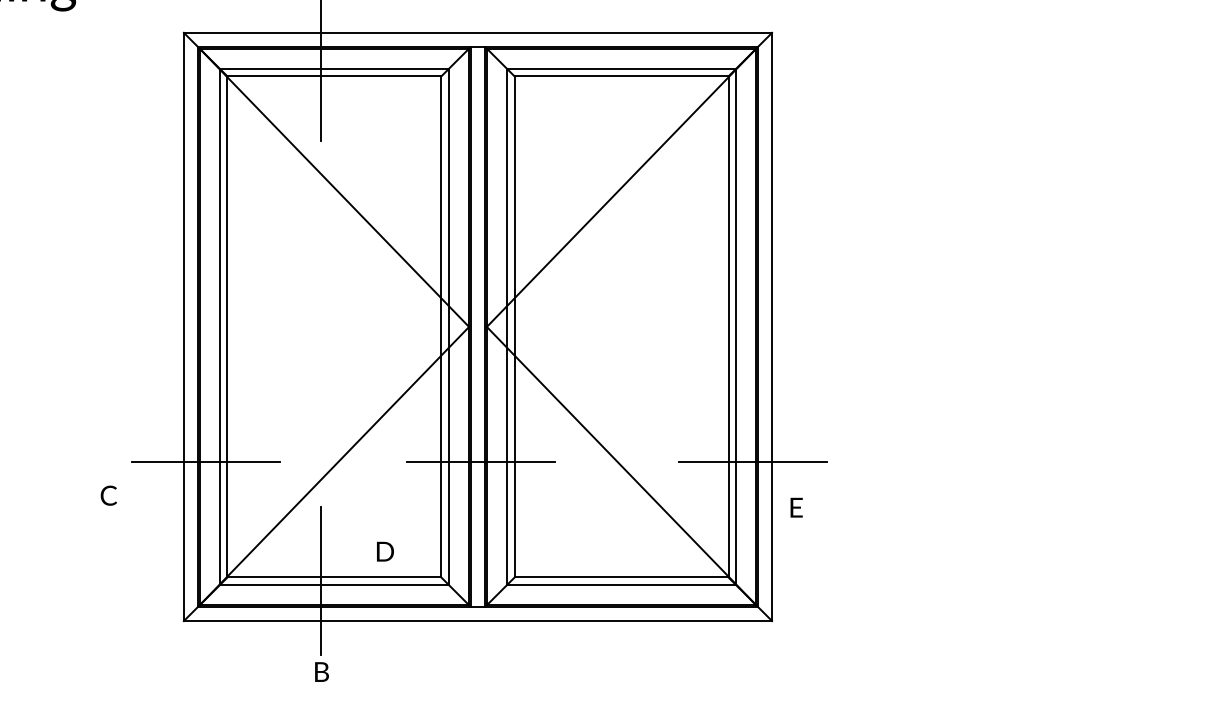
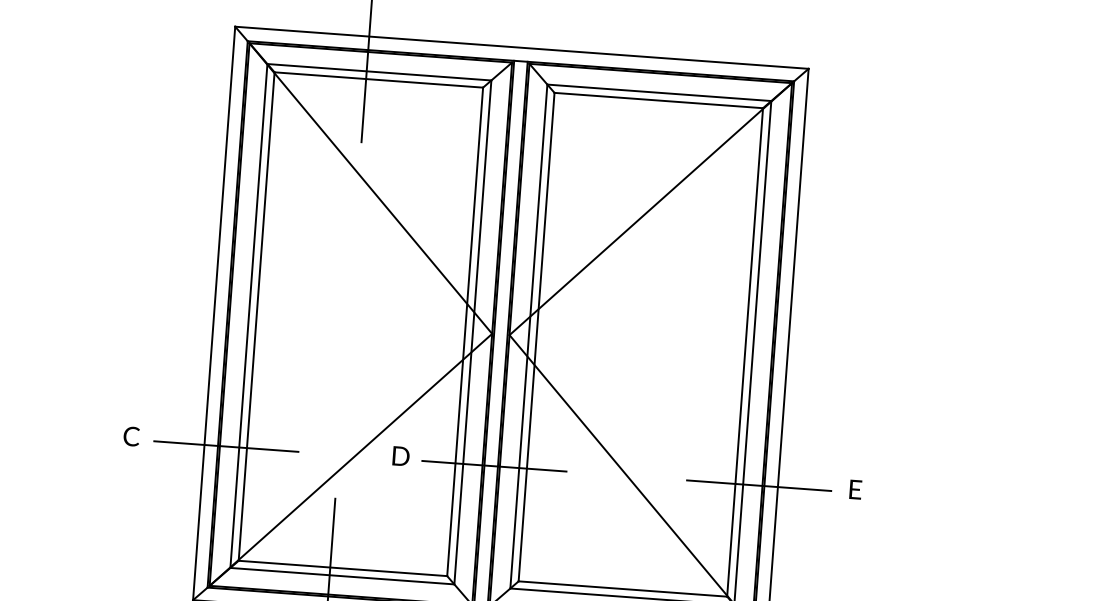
text: (108, 495) -> (131, 436), moved
text: (796, 507) -> (855, 489), moved
text: (385, 551) -> (401, 456), moved

